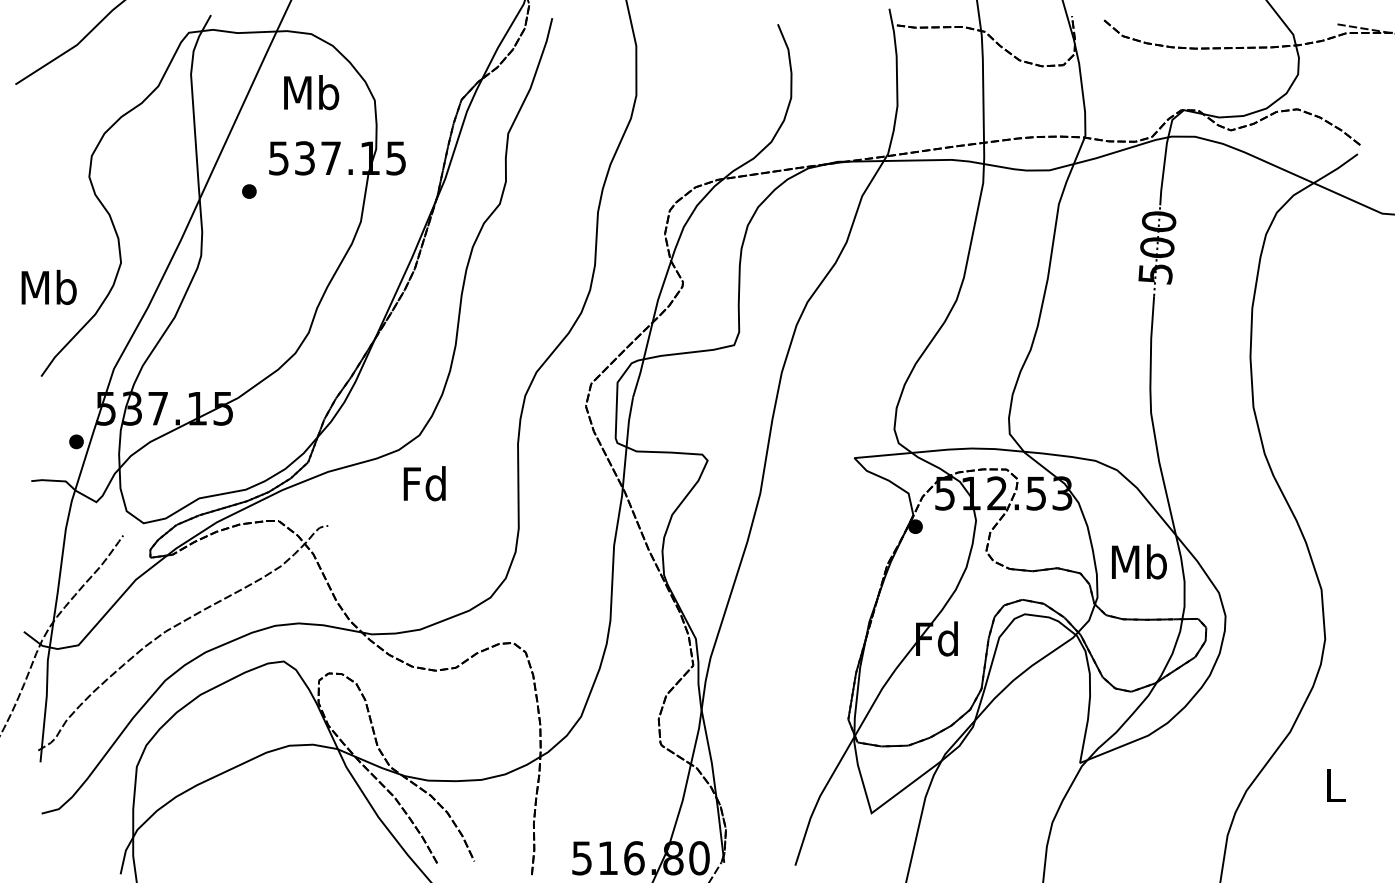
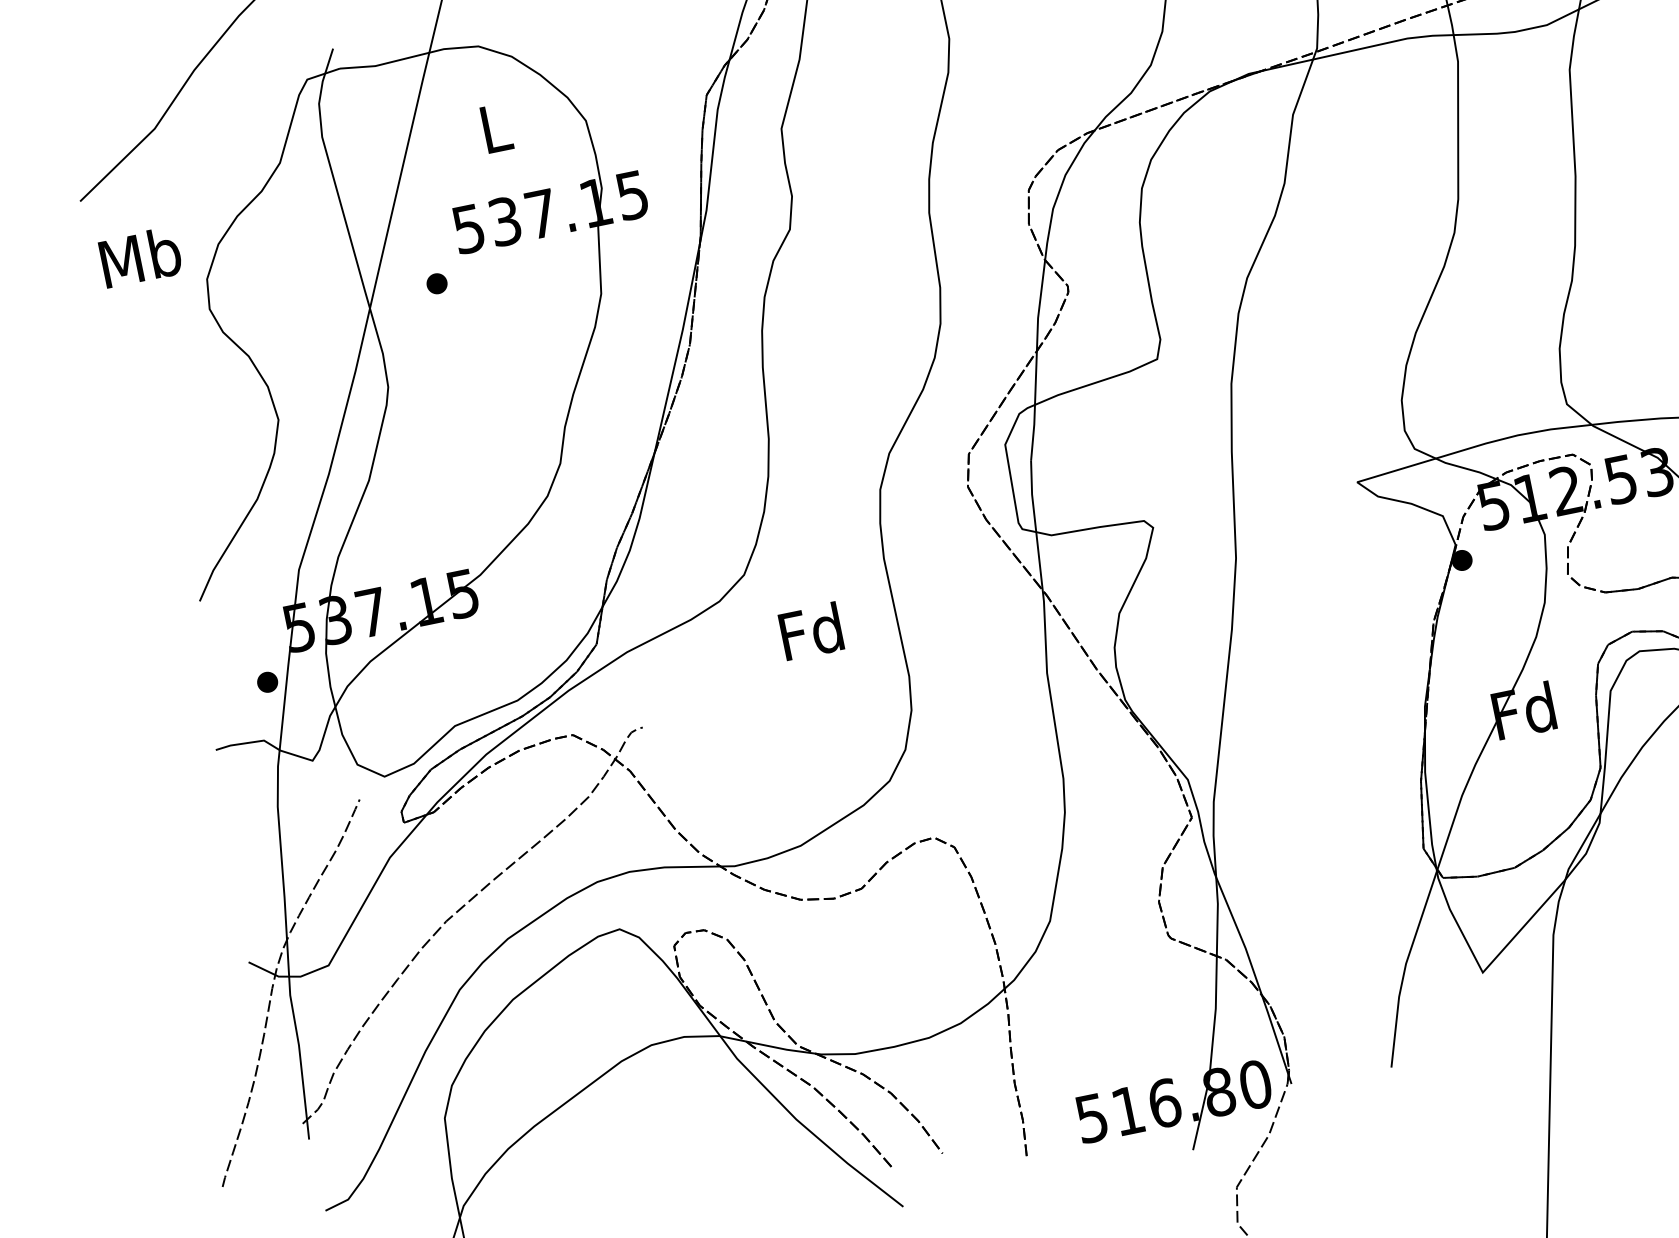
text: (311, 92) -> (495, 127), Mb -> L
text: (48, 286) -> (139, 256), moved
text: (424, 483) -> (810, 631), moved

